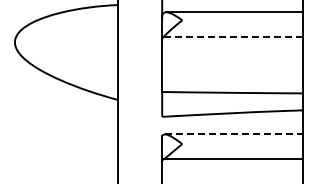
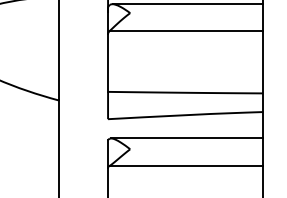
line: (233, 36) -> (186, 30), dashed -> solid
line: (234, 134) -> (187, 138), dashed -> solid

